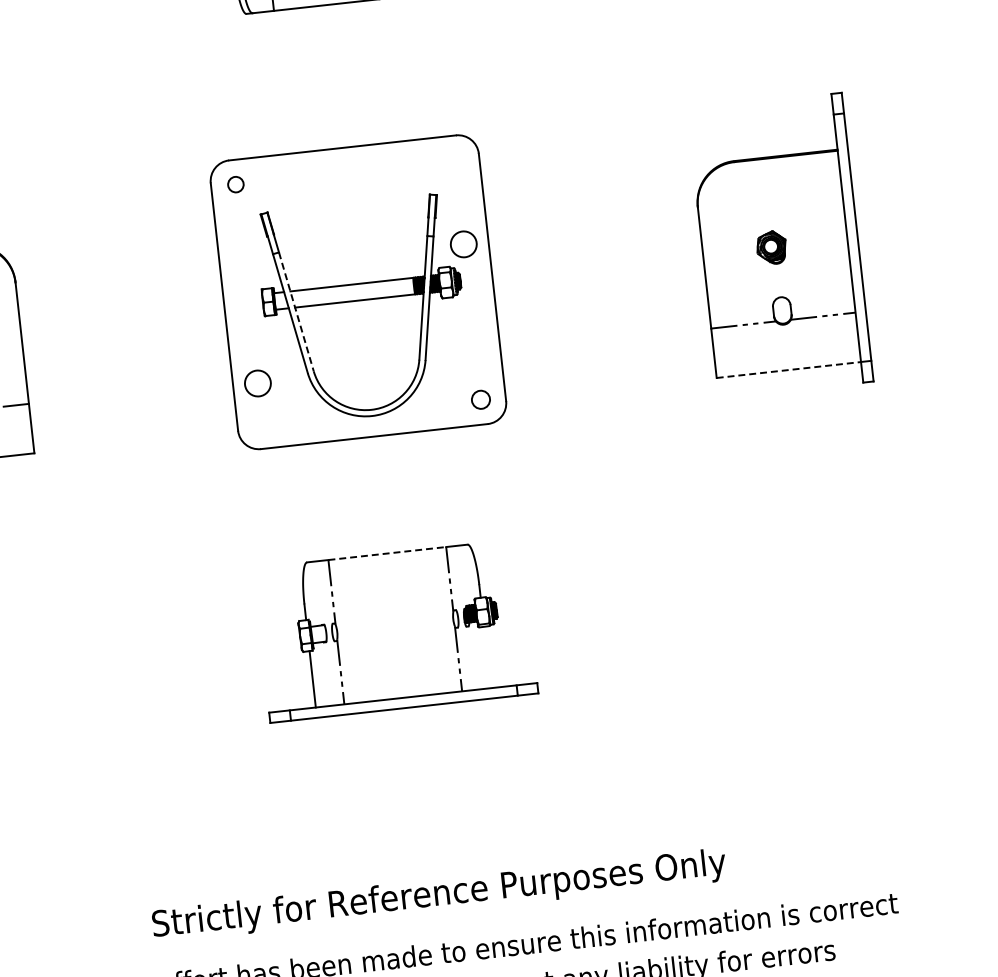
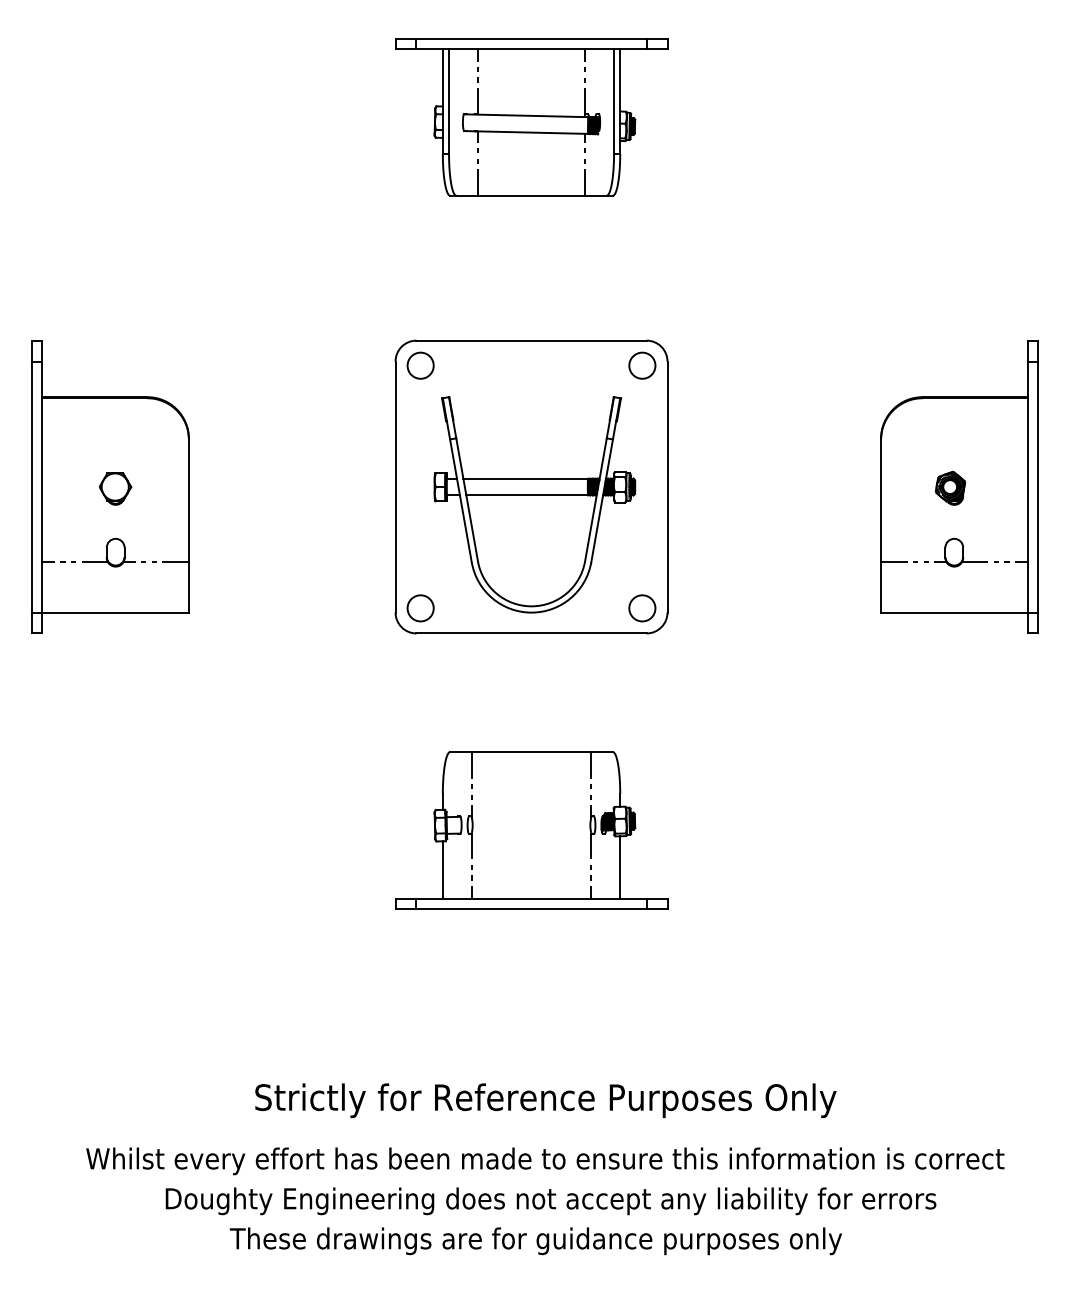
circle: (235, 184) -> (420, 365), size x1.67
circle: (463, 244) -> (642, 365), moved
line: (296, 312) -> (467, 500), dashed -> solid
line: (789, 369) -> (954, 612), dashed -> solid
circle: (257, 383) -> (420, 608), moved
circle: (481, 399) -> (642, 608), size x1.43
line: (387, 553) -> (531, 752), dashed -> solid
line: (487, 657) -> (620, 867), added

